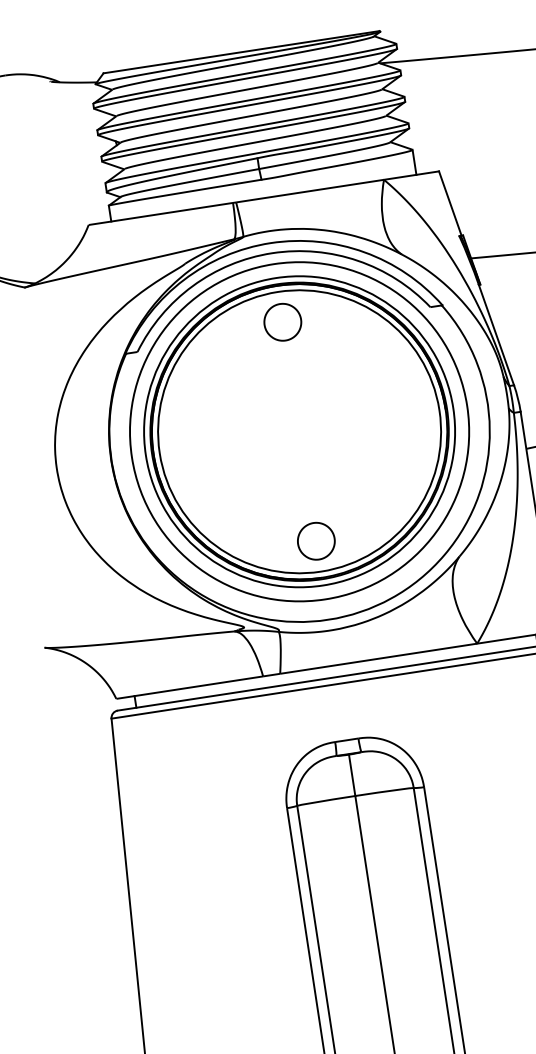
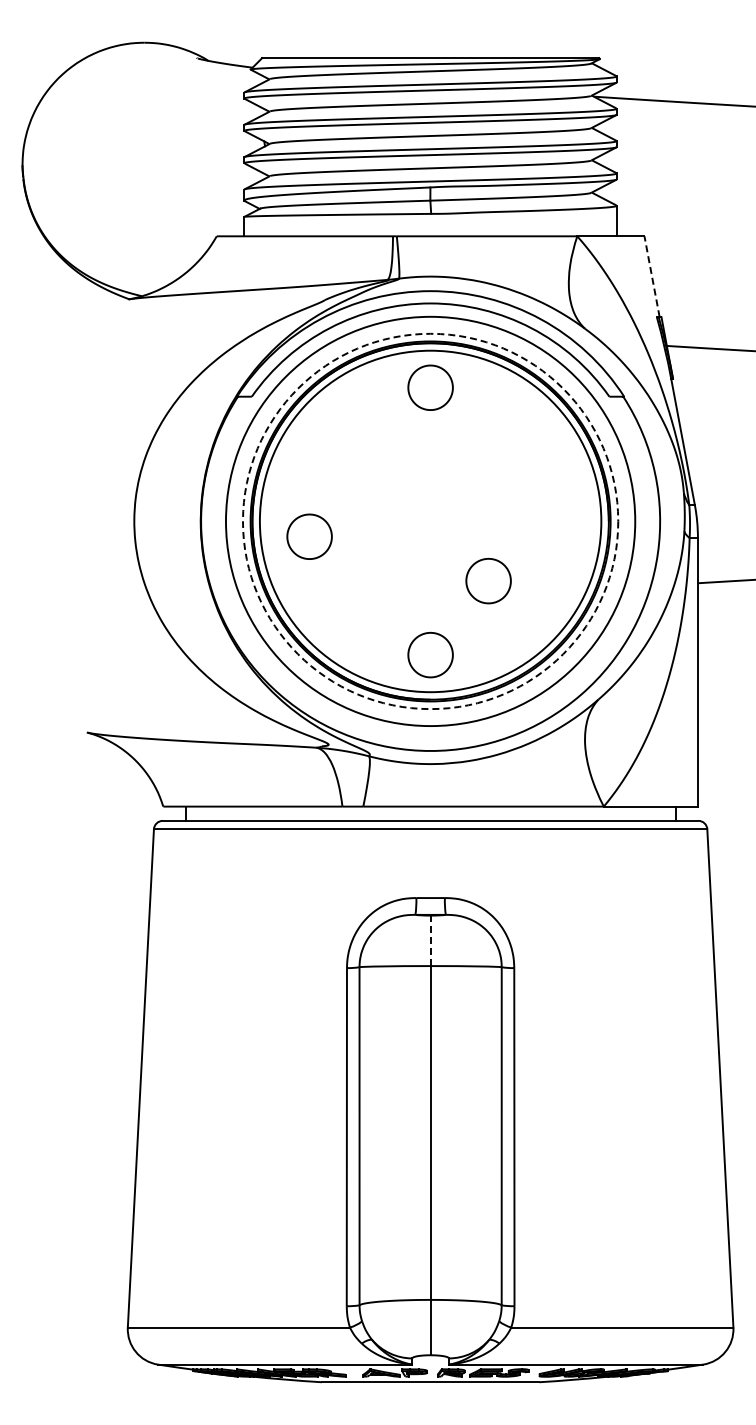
line: (449, 203) -> (651, 276), solid -> dashed
circle: (299, 431) -> (430, 521), solid -> dashed
part: (202, 459) -> (309, 536), added
part: (354, 473) -> (488, 581), added
line: (352, 775) -> (430, 940), solid -> dashed

